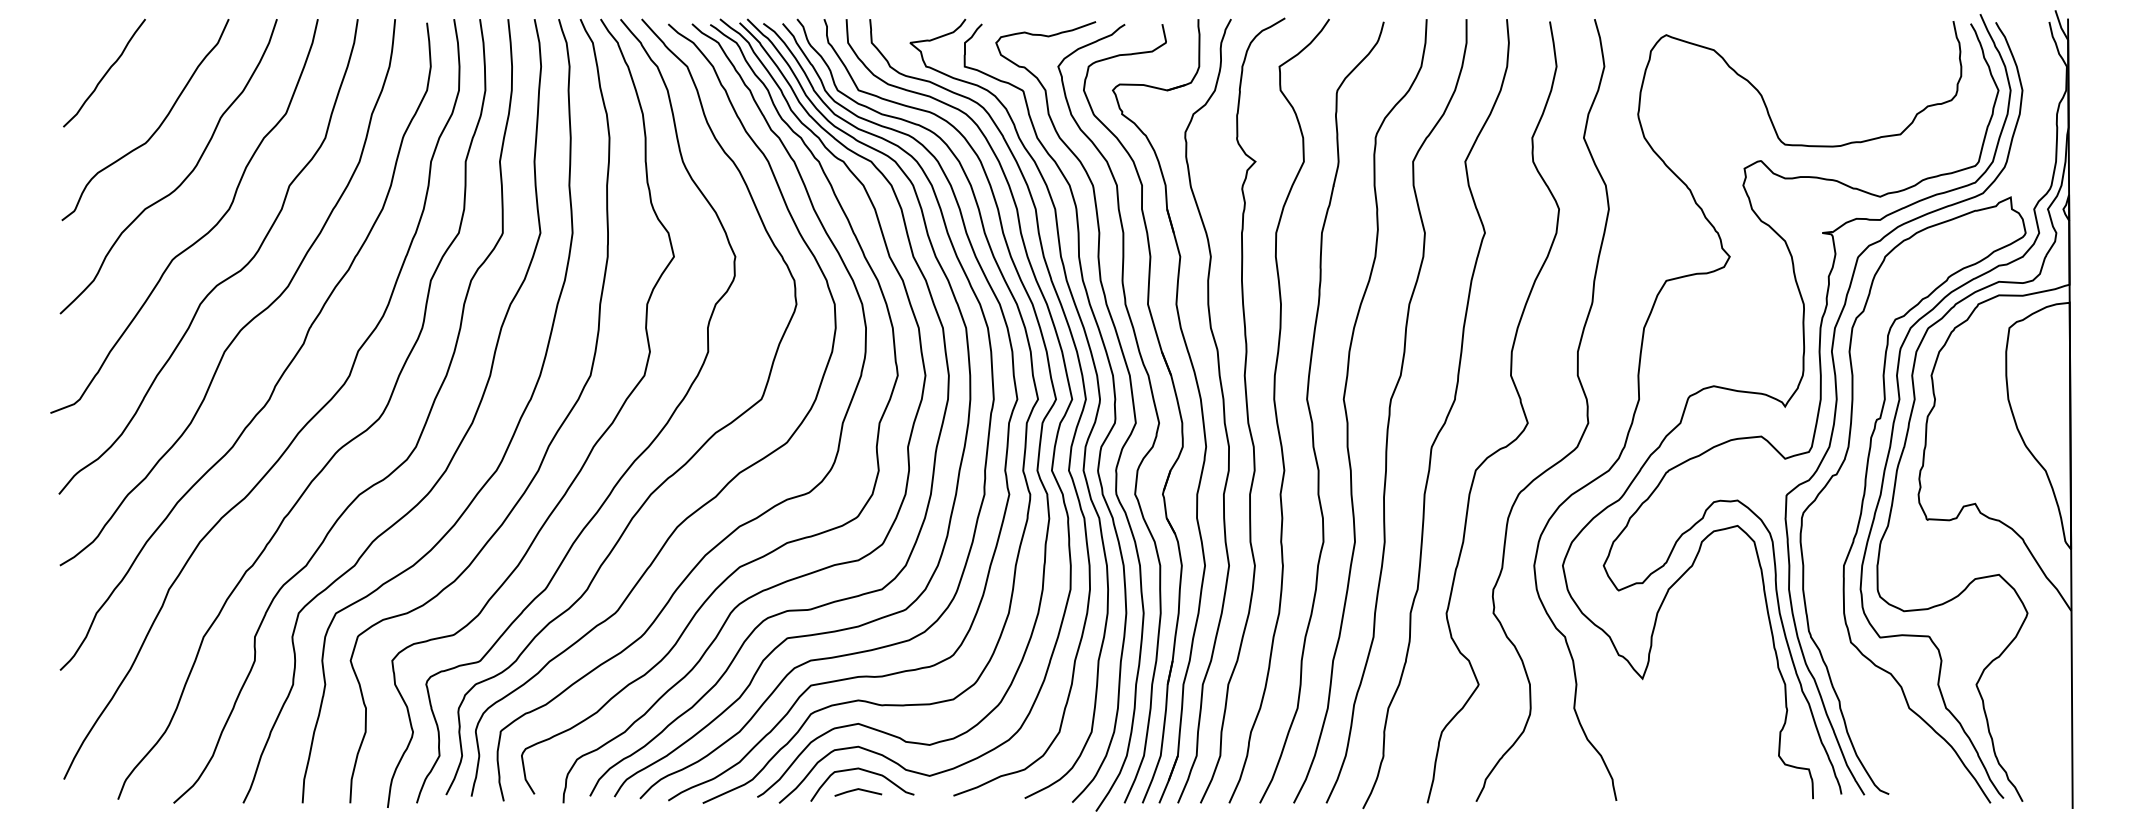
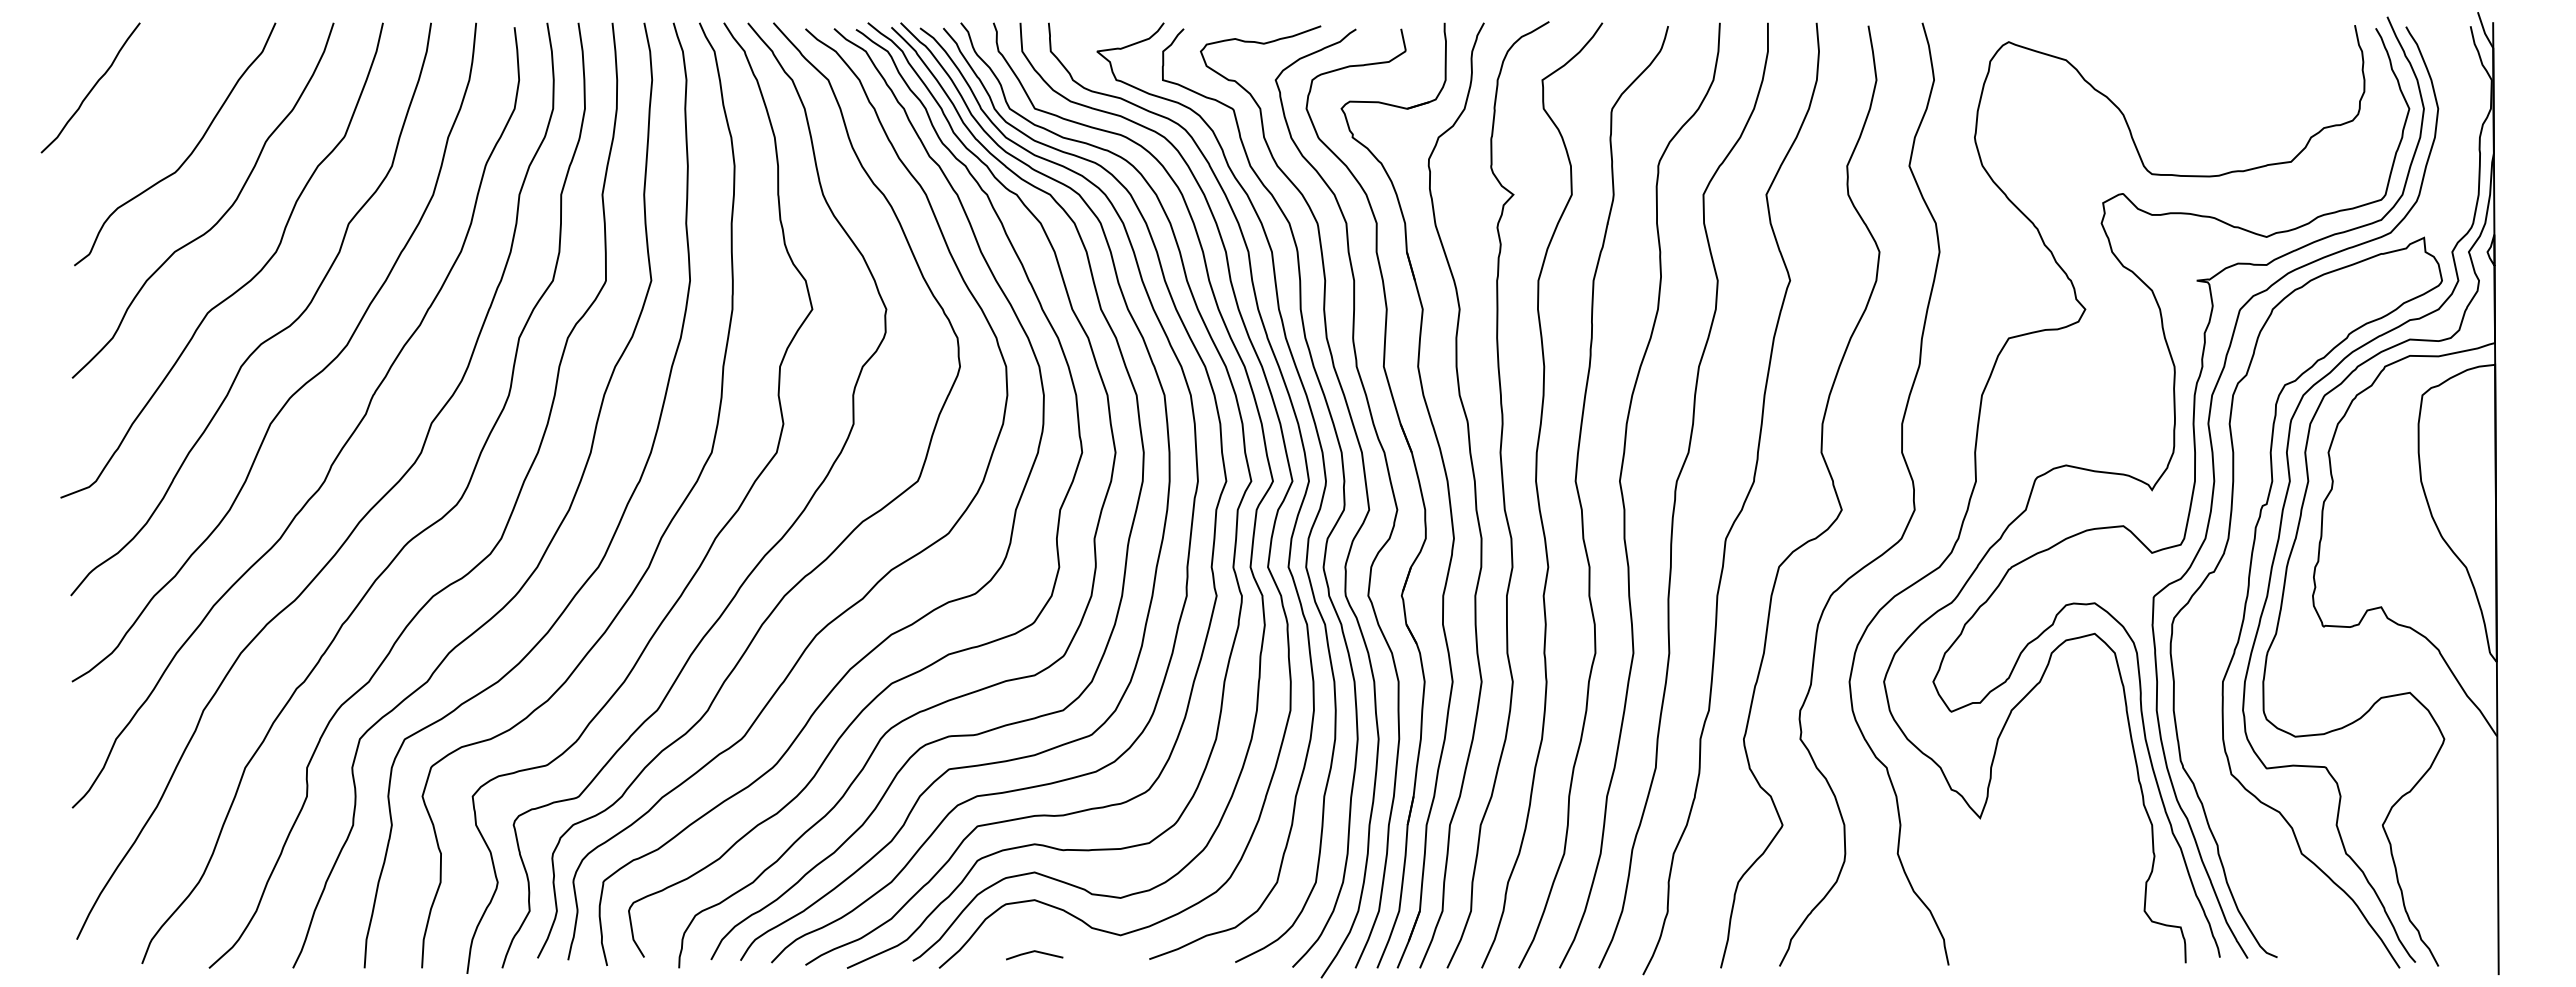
curve: (105, 73) -> (91, 88), moved
curve: (866, 771) -> (1044, 930), removed

